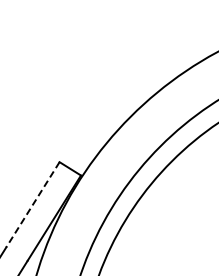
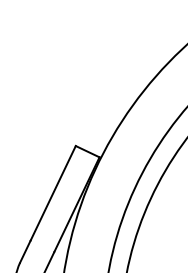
line: (32, 205) -> (52, 194), dashed -> solid

